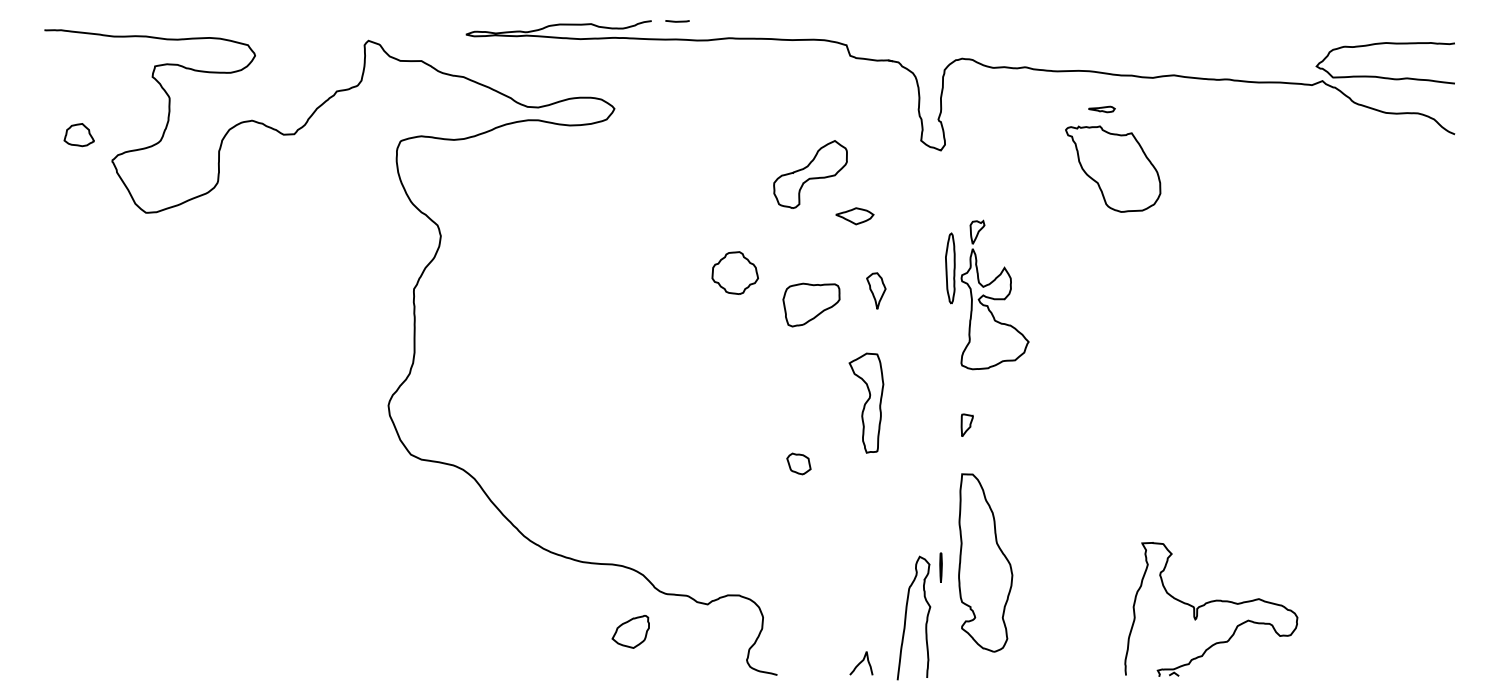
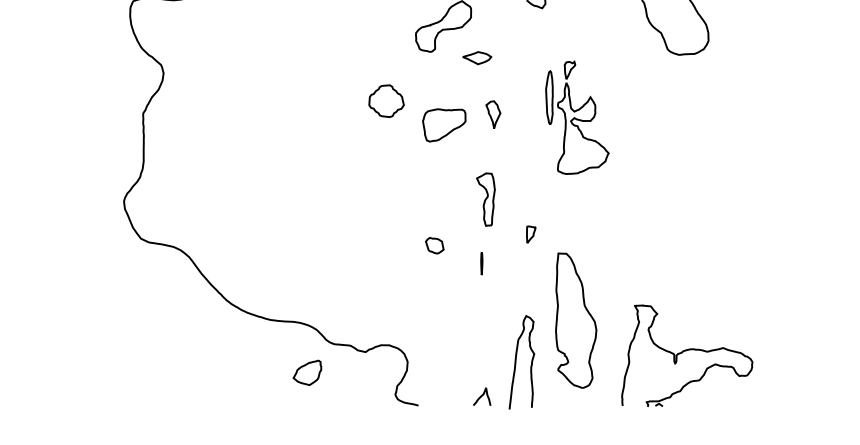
part: (866, 402) -> (485, 199), size x0.7
part: (966, 424) -> (530, 234), moved
line: (940, 567) -> (481, 263), moved
part: (1209, 603) -> (685, 351), moved

